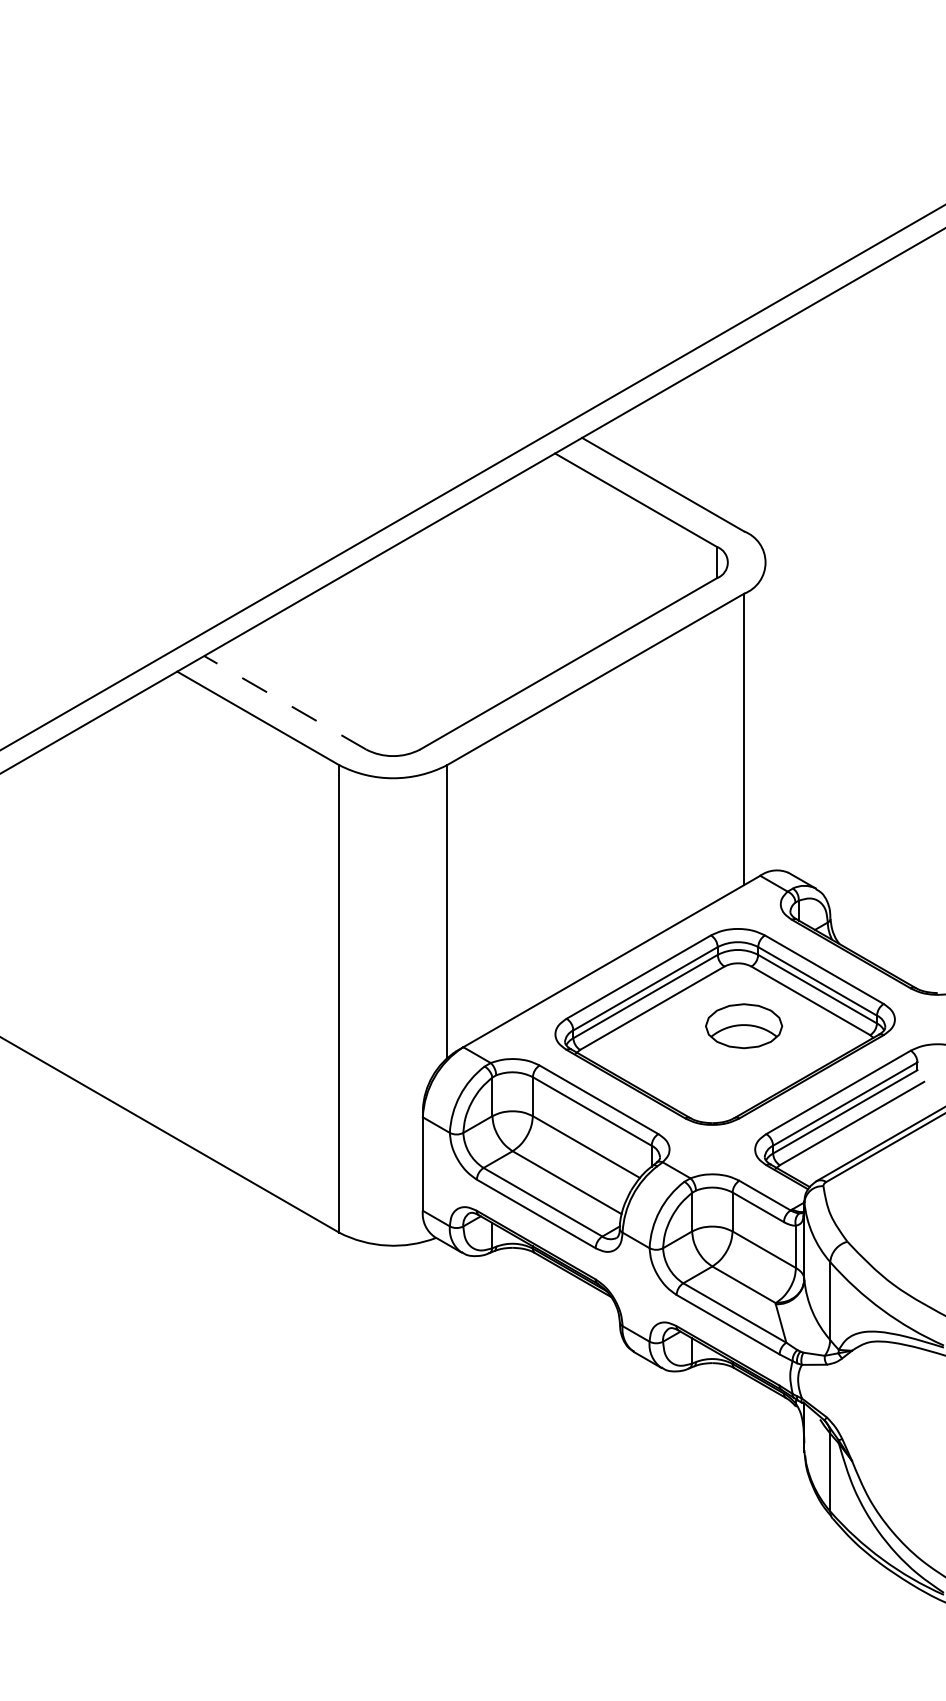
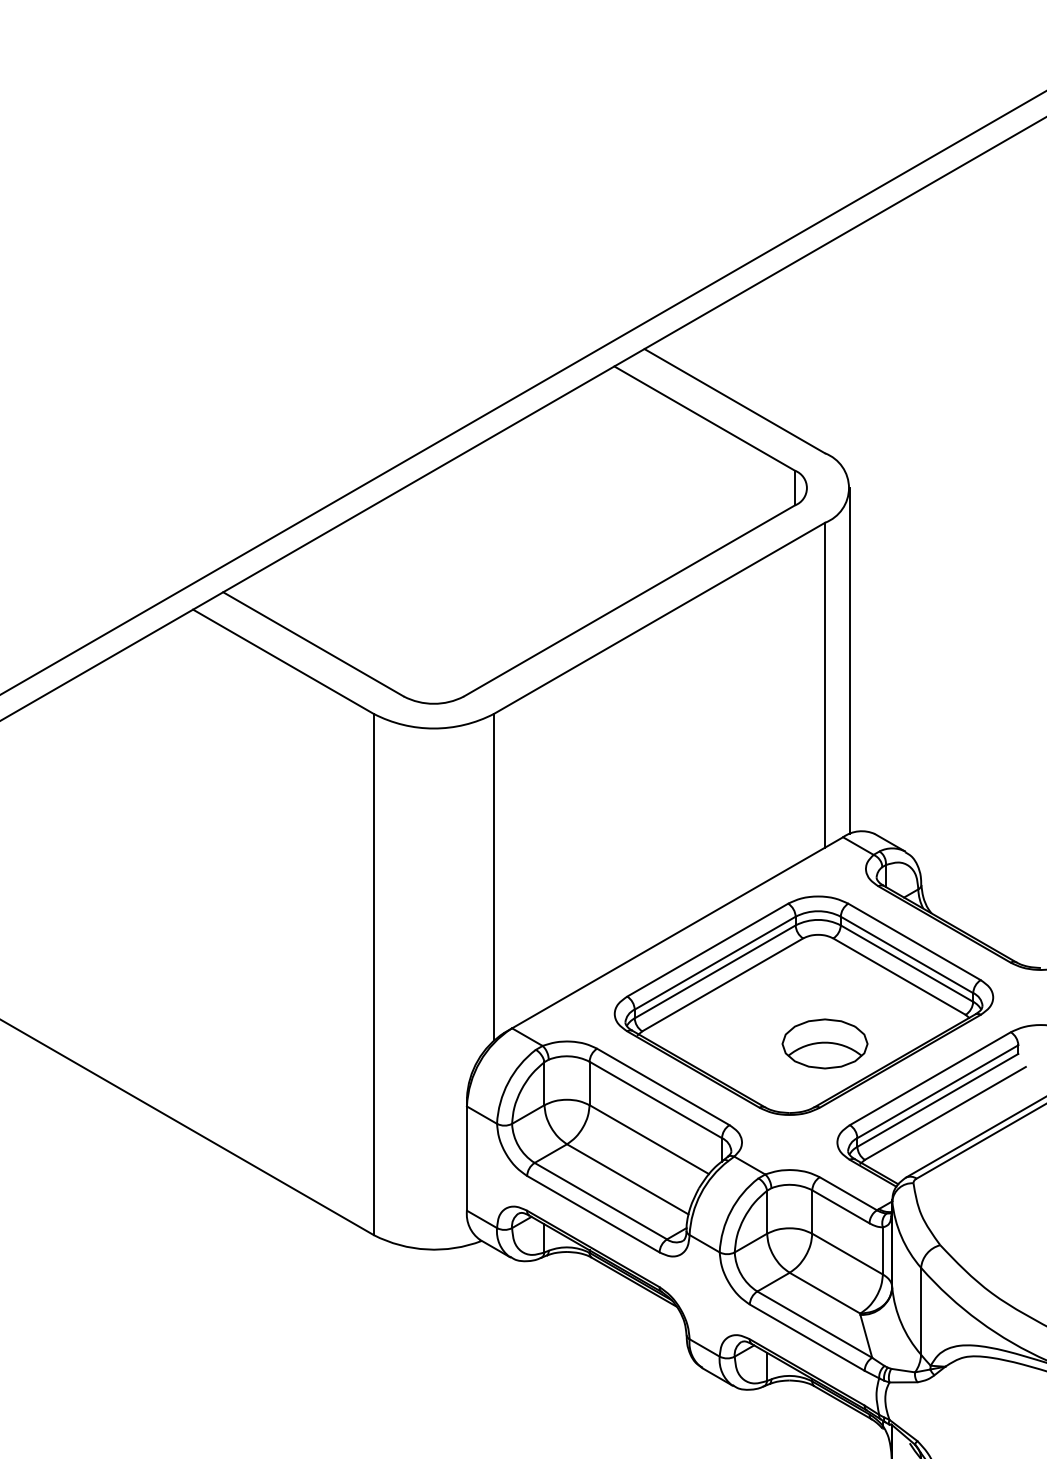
line: (285, 702) -> (313, 644), dashed -> solid
line: (766, 717) -> (850, 660), added
part: (744, 1026) -> (825, 1044), moved

